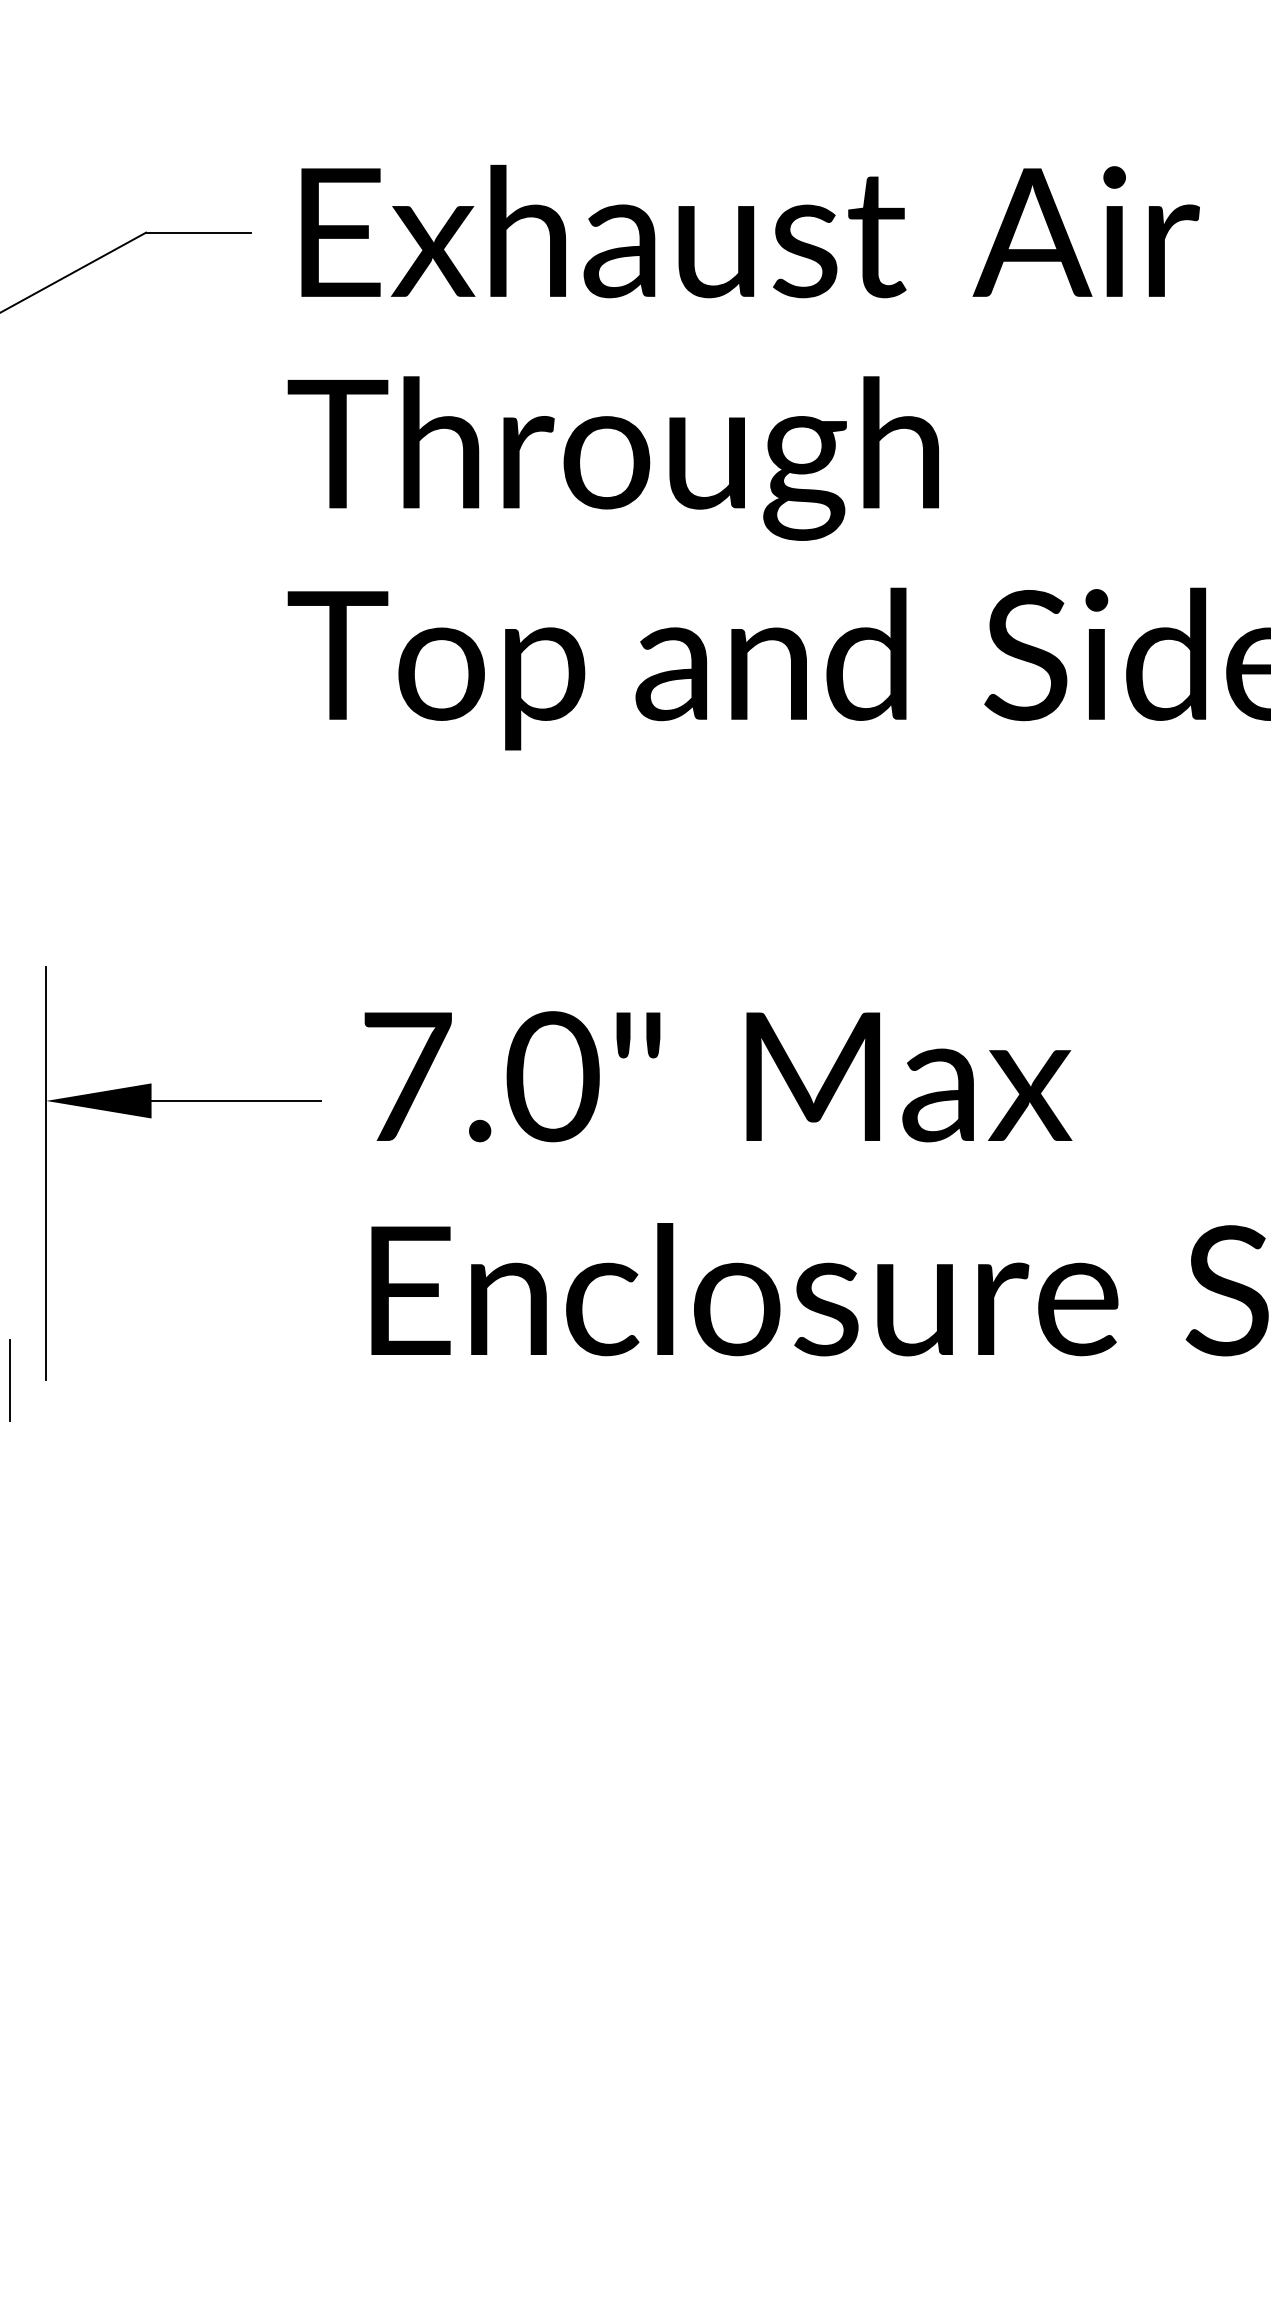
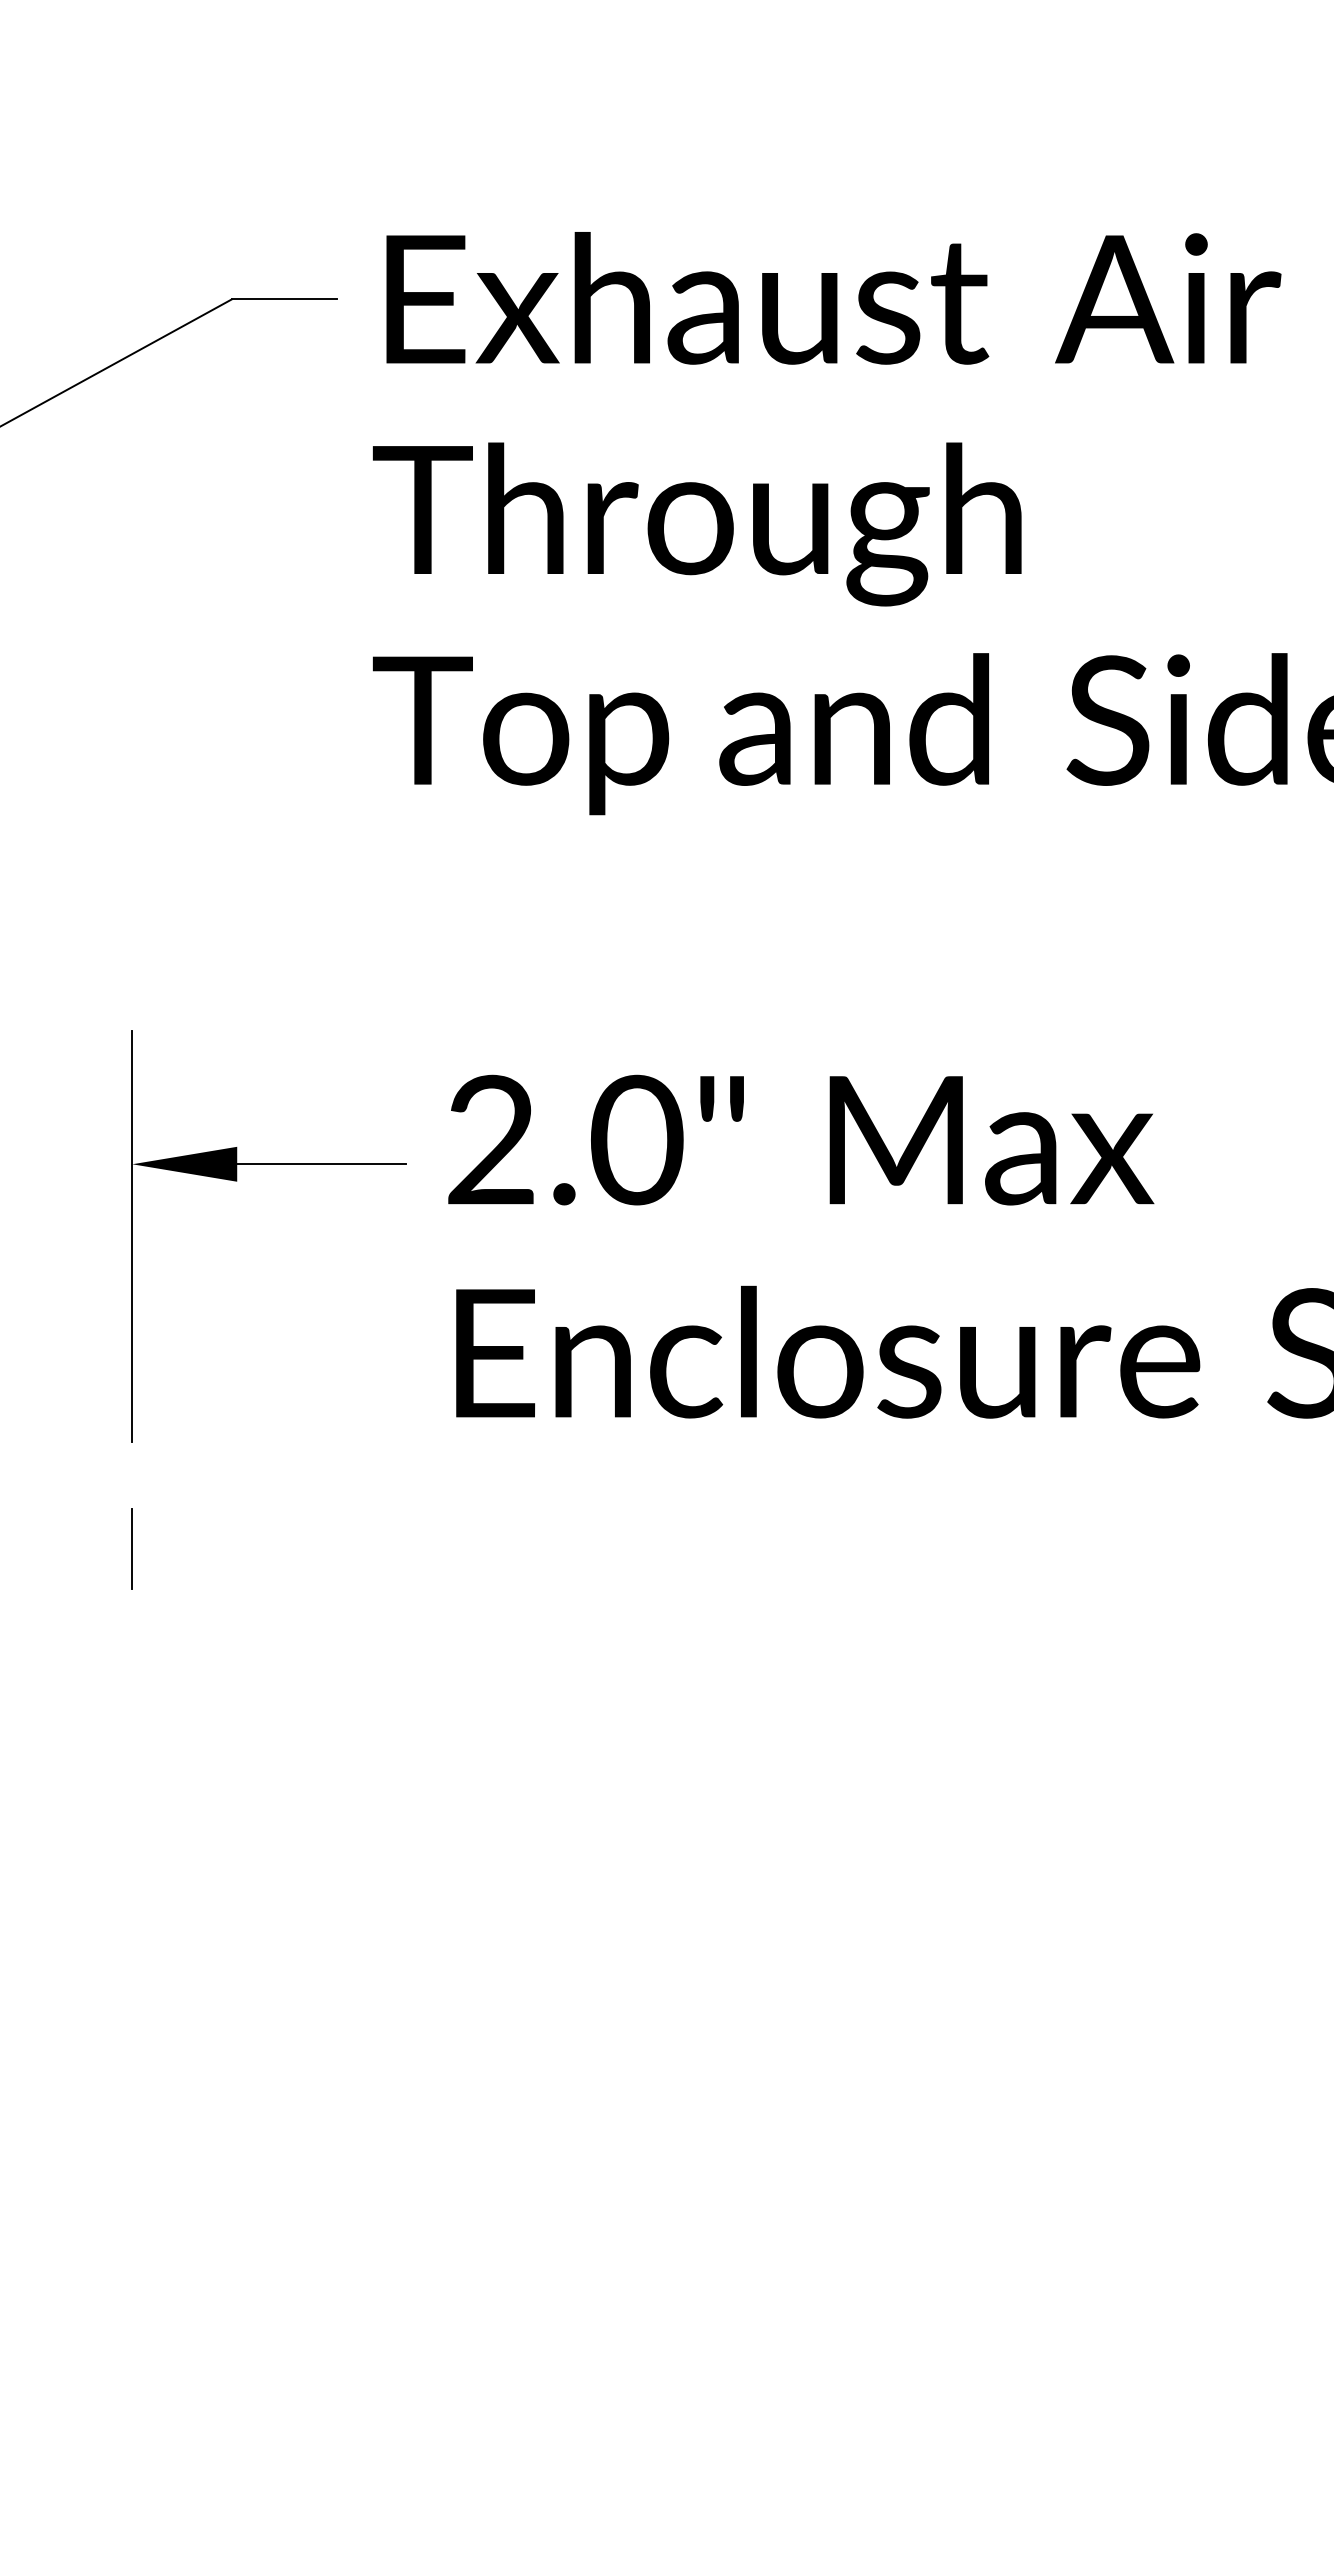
text: (407, 1076) -> (492, 1139), 7.0" -> 2.0"
line: (9, 1380) -> (131, 1548), moved

